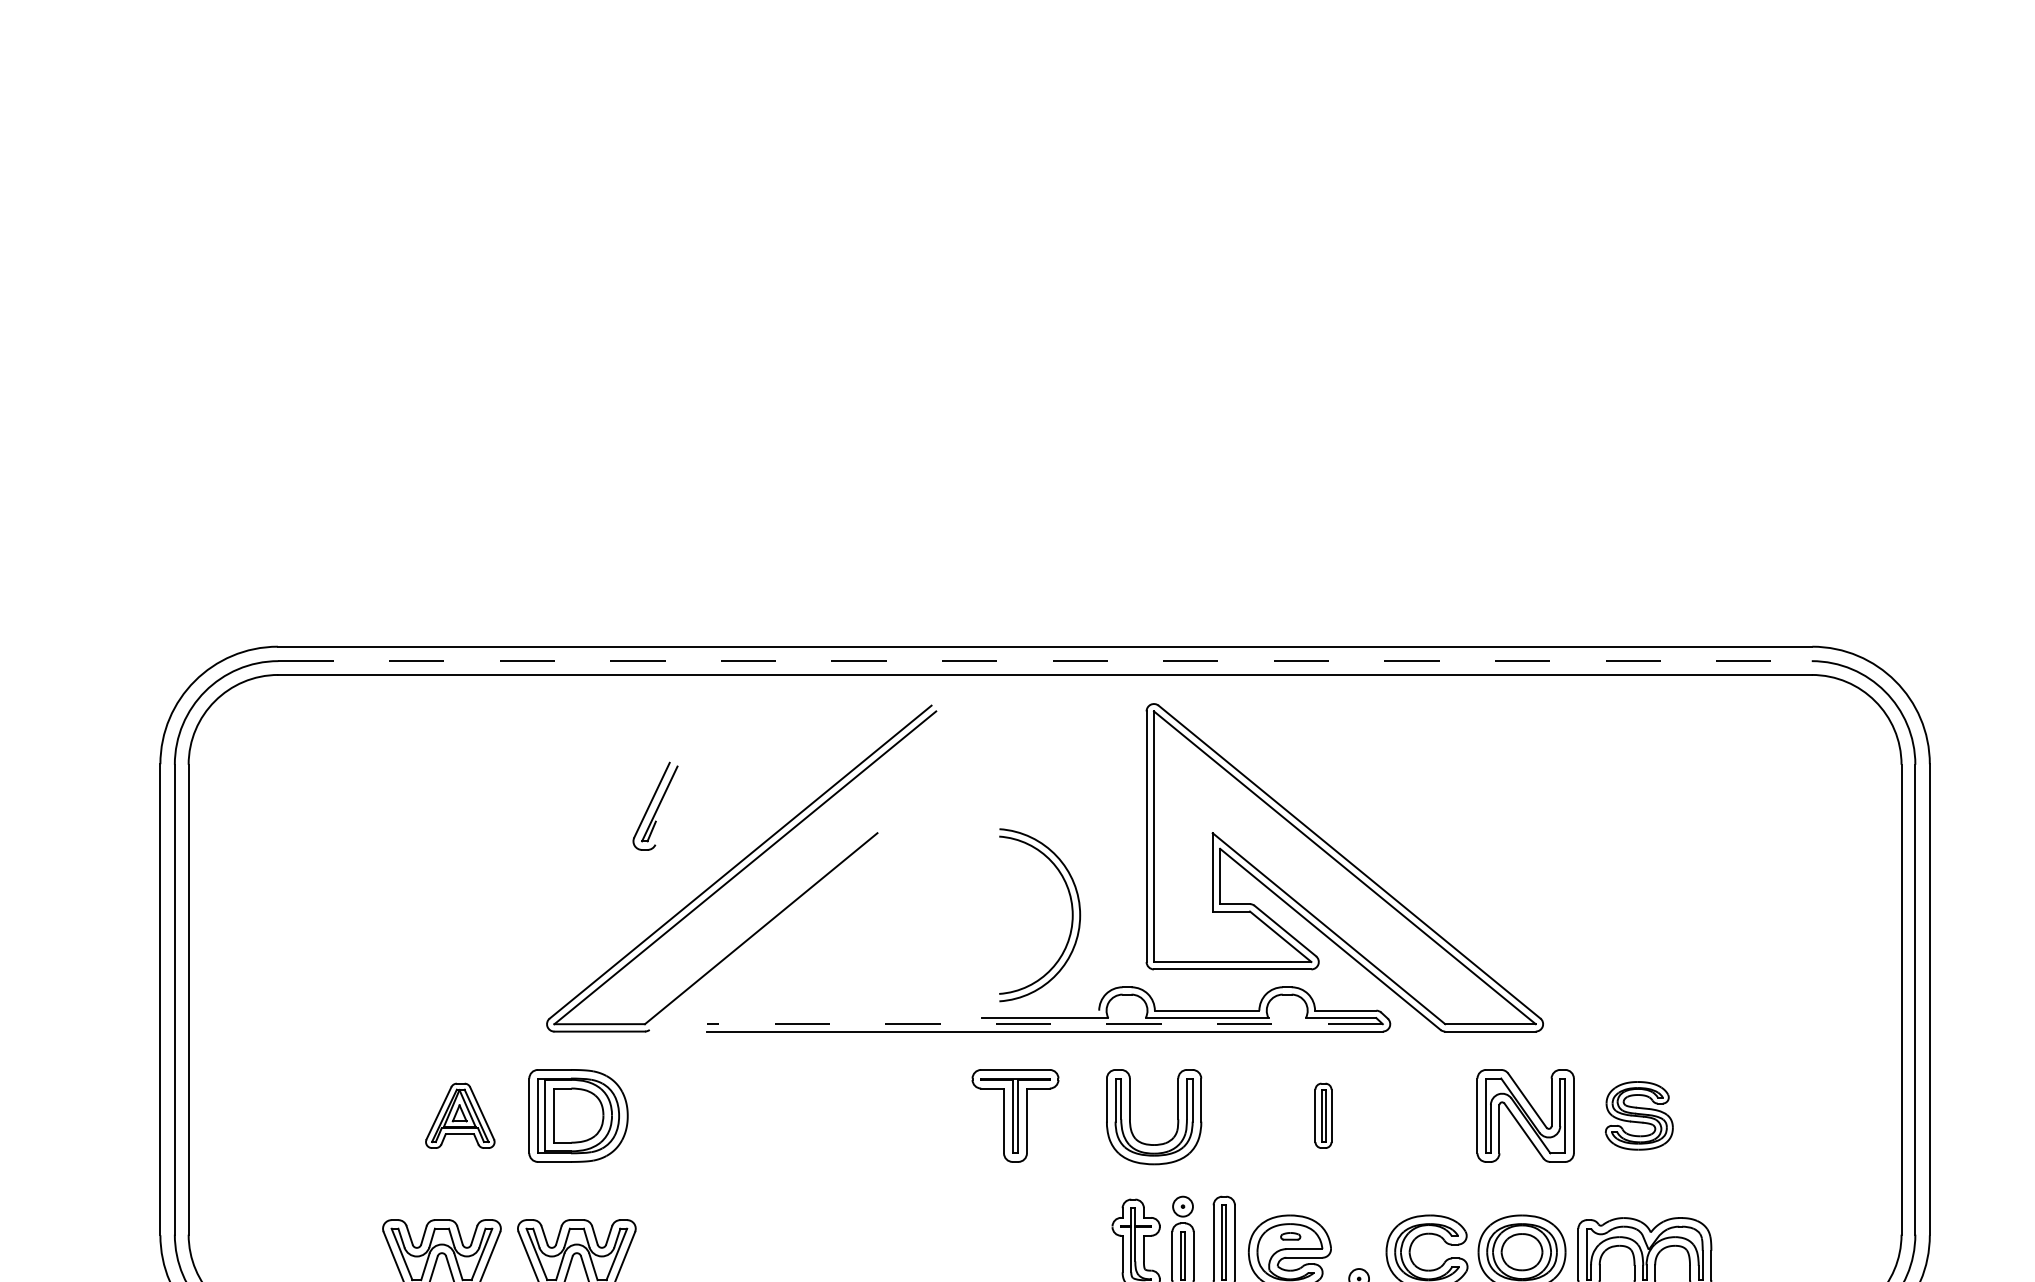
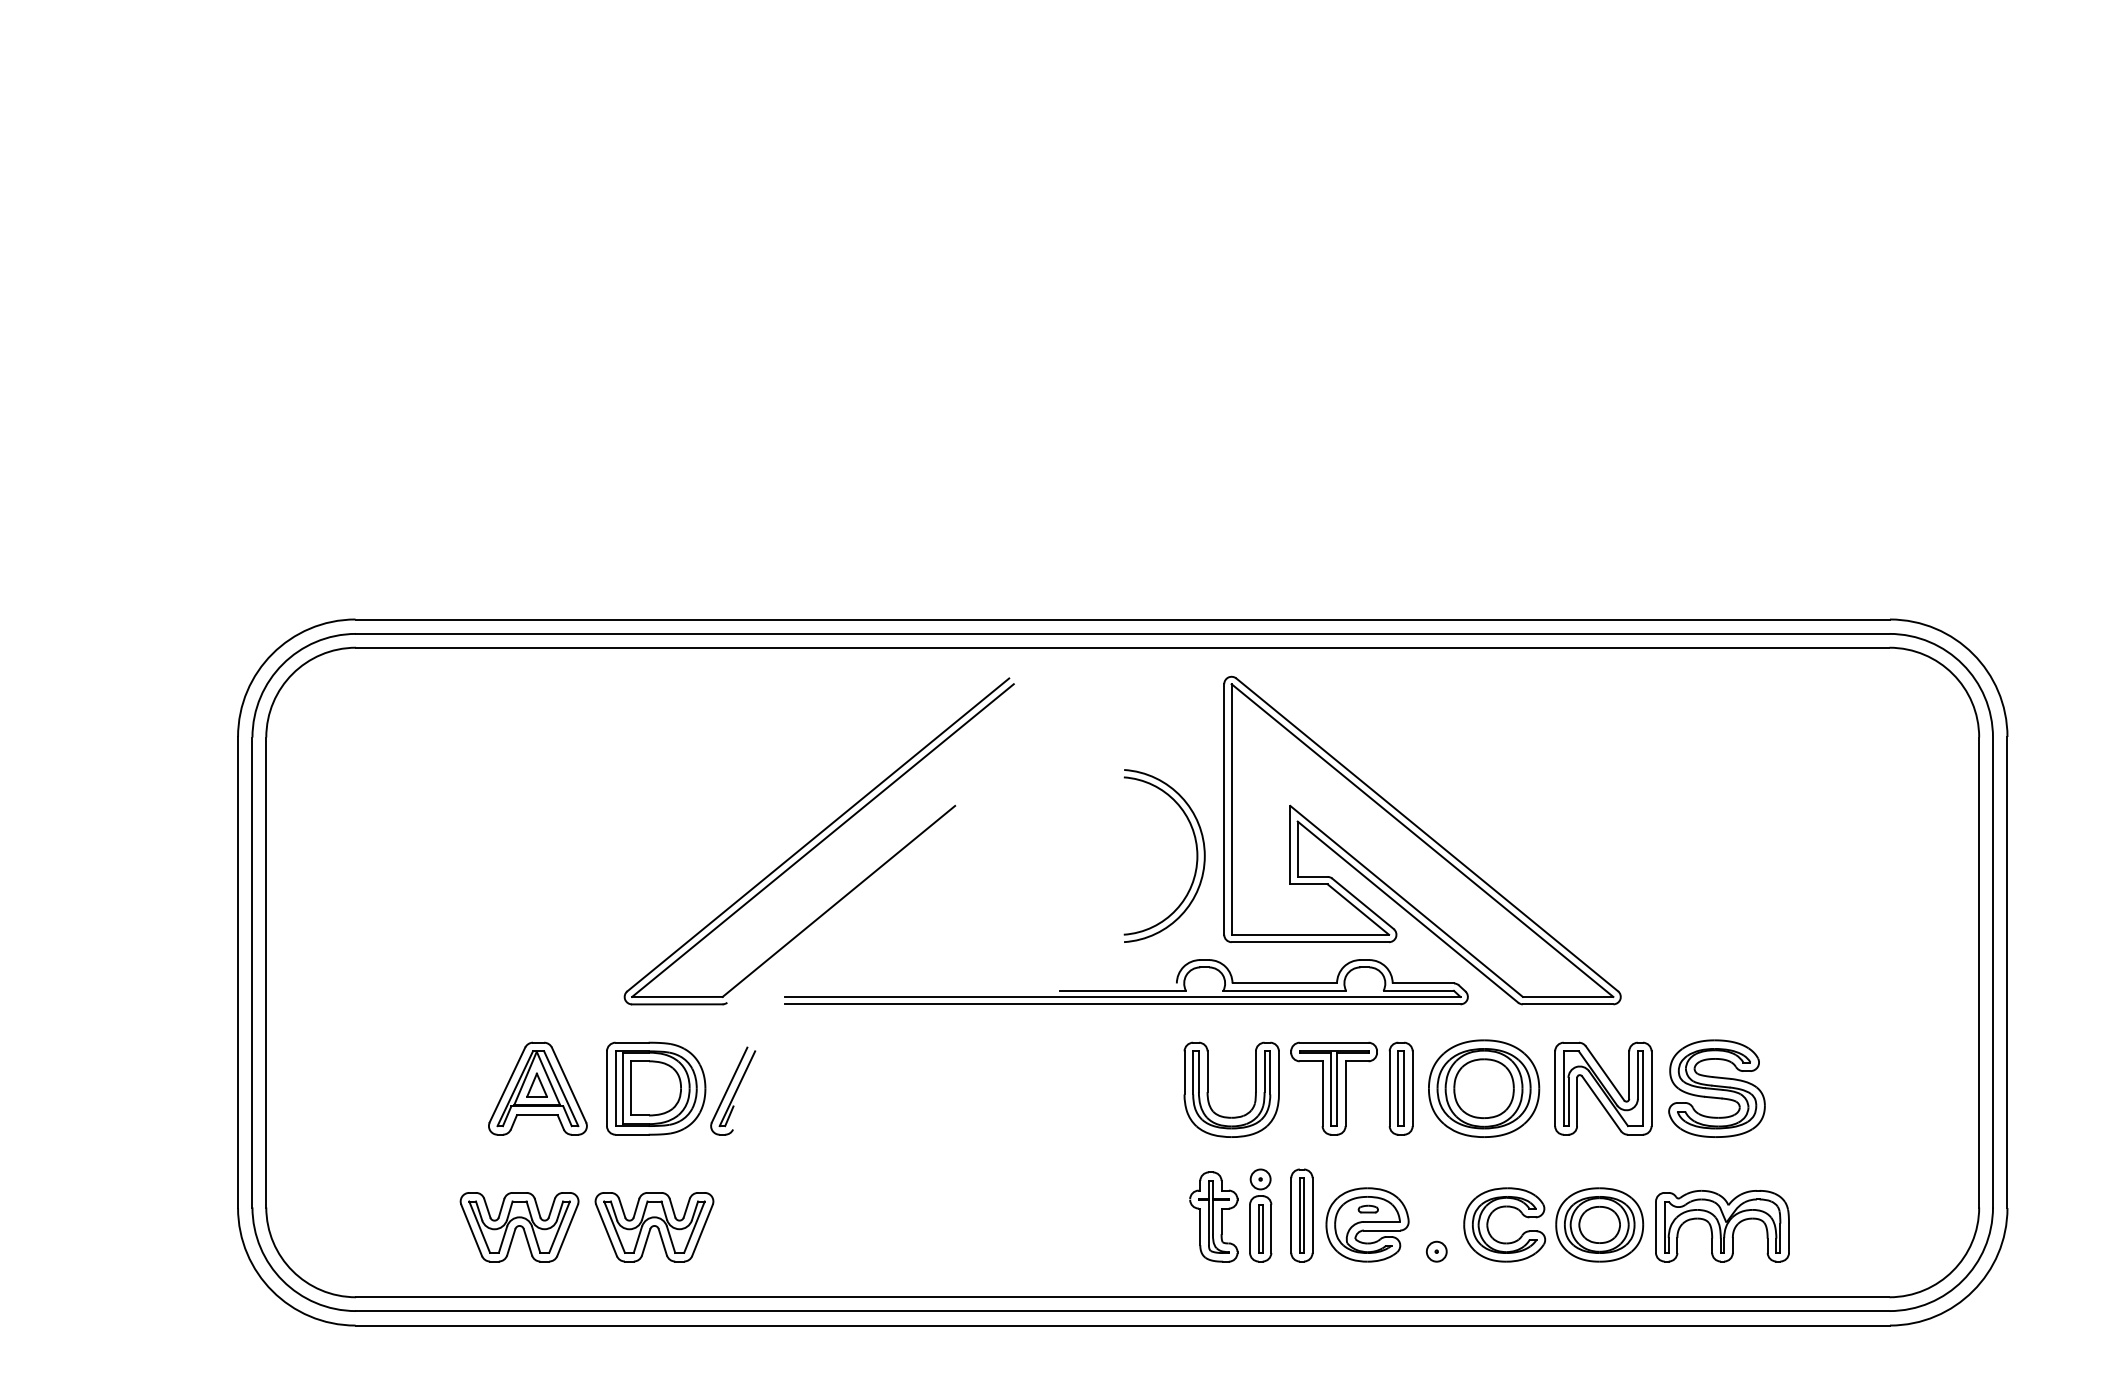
line: (1044, 660) -> (1122, 633), dashed -> solid
part: (655, 805) -> (733, 1090), moved
part: (1071, 914) -> (1196, 855), moved
line: (1044, 1023) -> (1122, 996), dashed -> solid
part: (459, 1115) -> (537, 1088), size x1.43
part: (1014, 1115) -> (1333, 1088), moved
part: (1322, 1115) -> (1400, 1088), size x1.43
part: (1406, 1115) -> (1484, 1088), added
part: (1638, 1115) -> (1716, 1088), size x1.43

